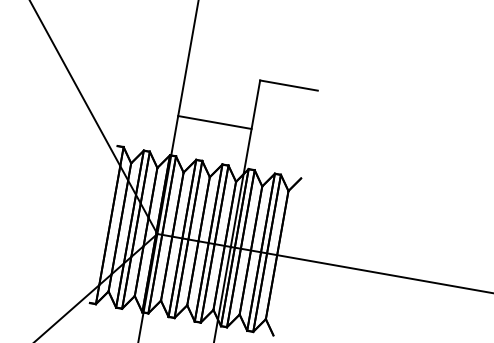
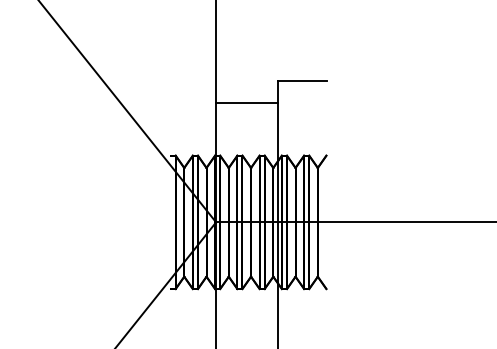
line: (215, 122) -> (247, 103), moved

